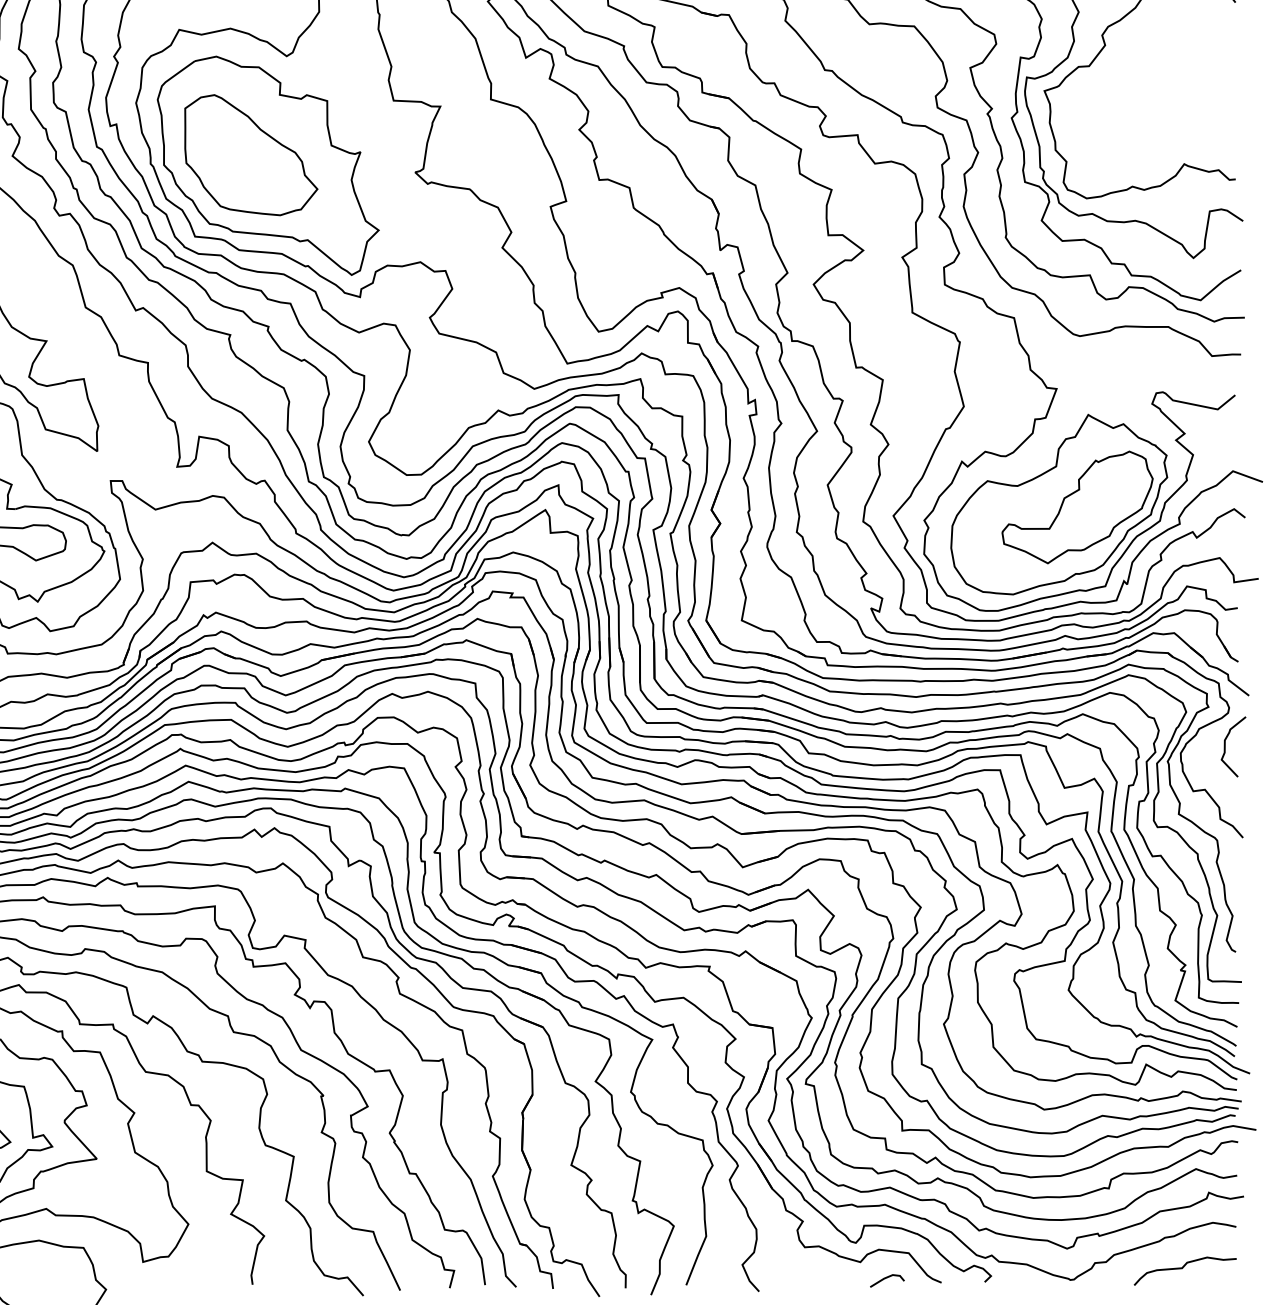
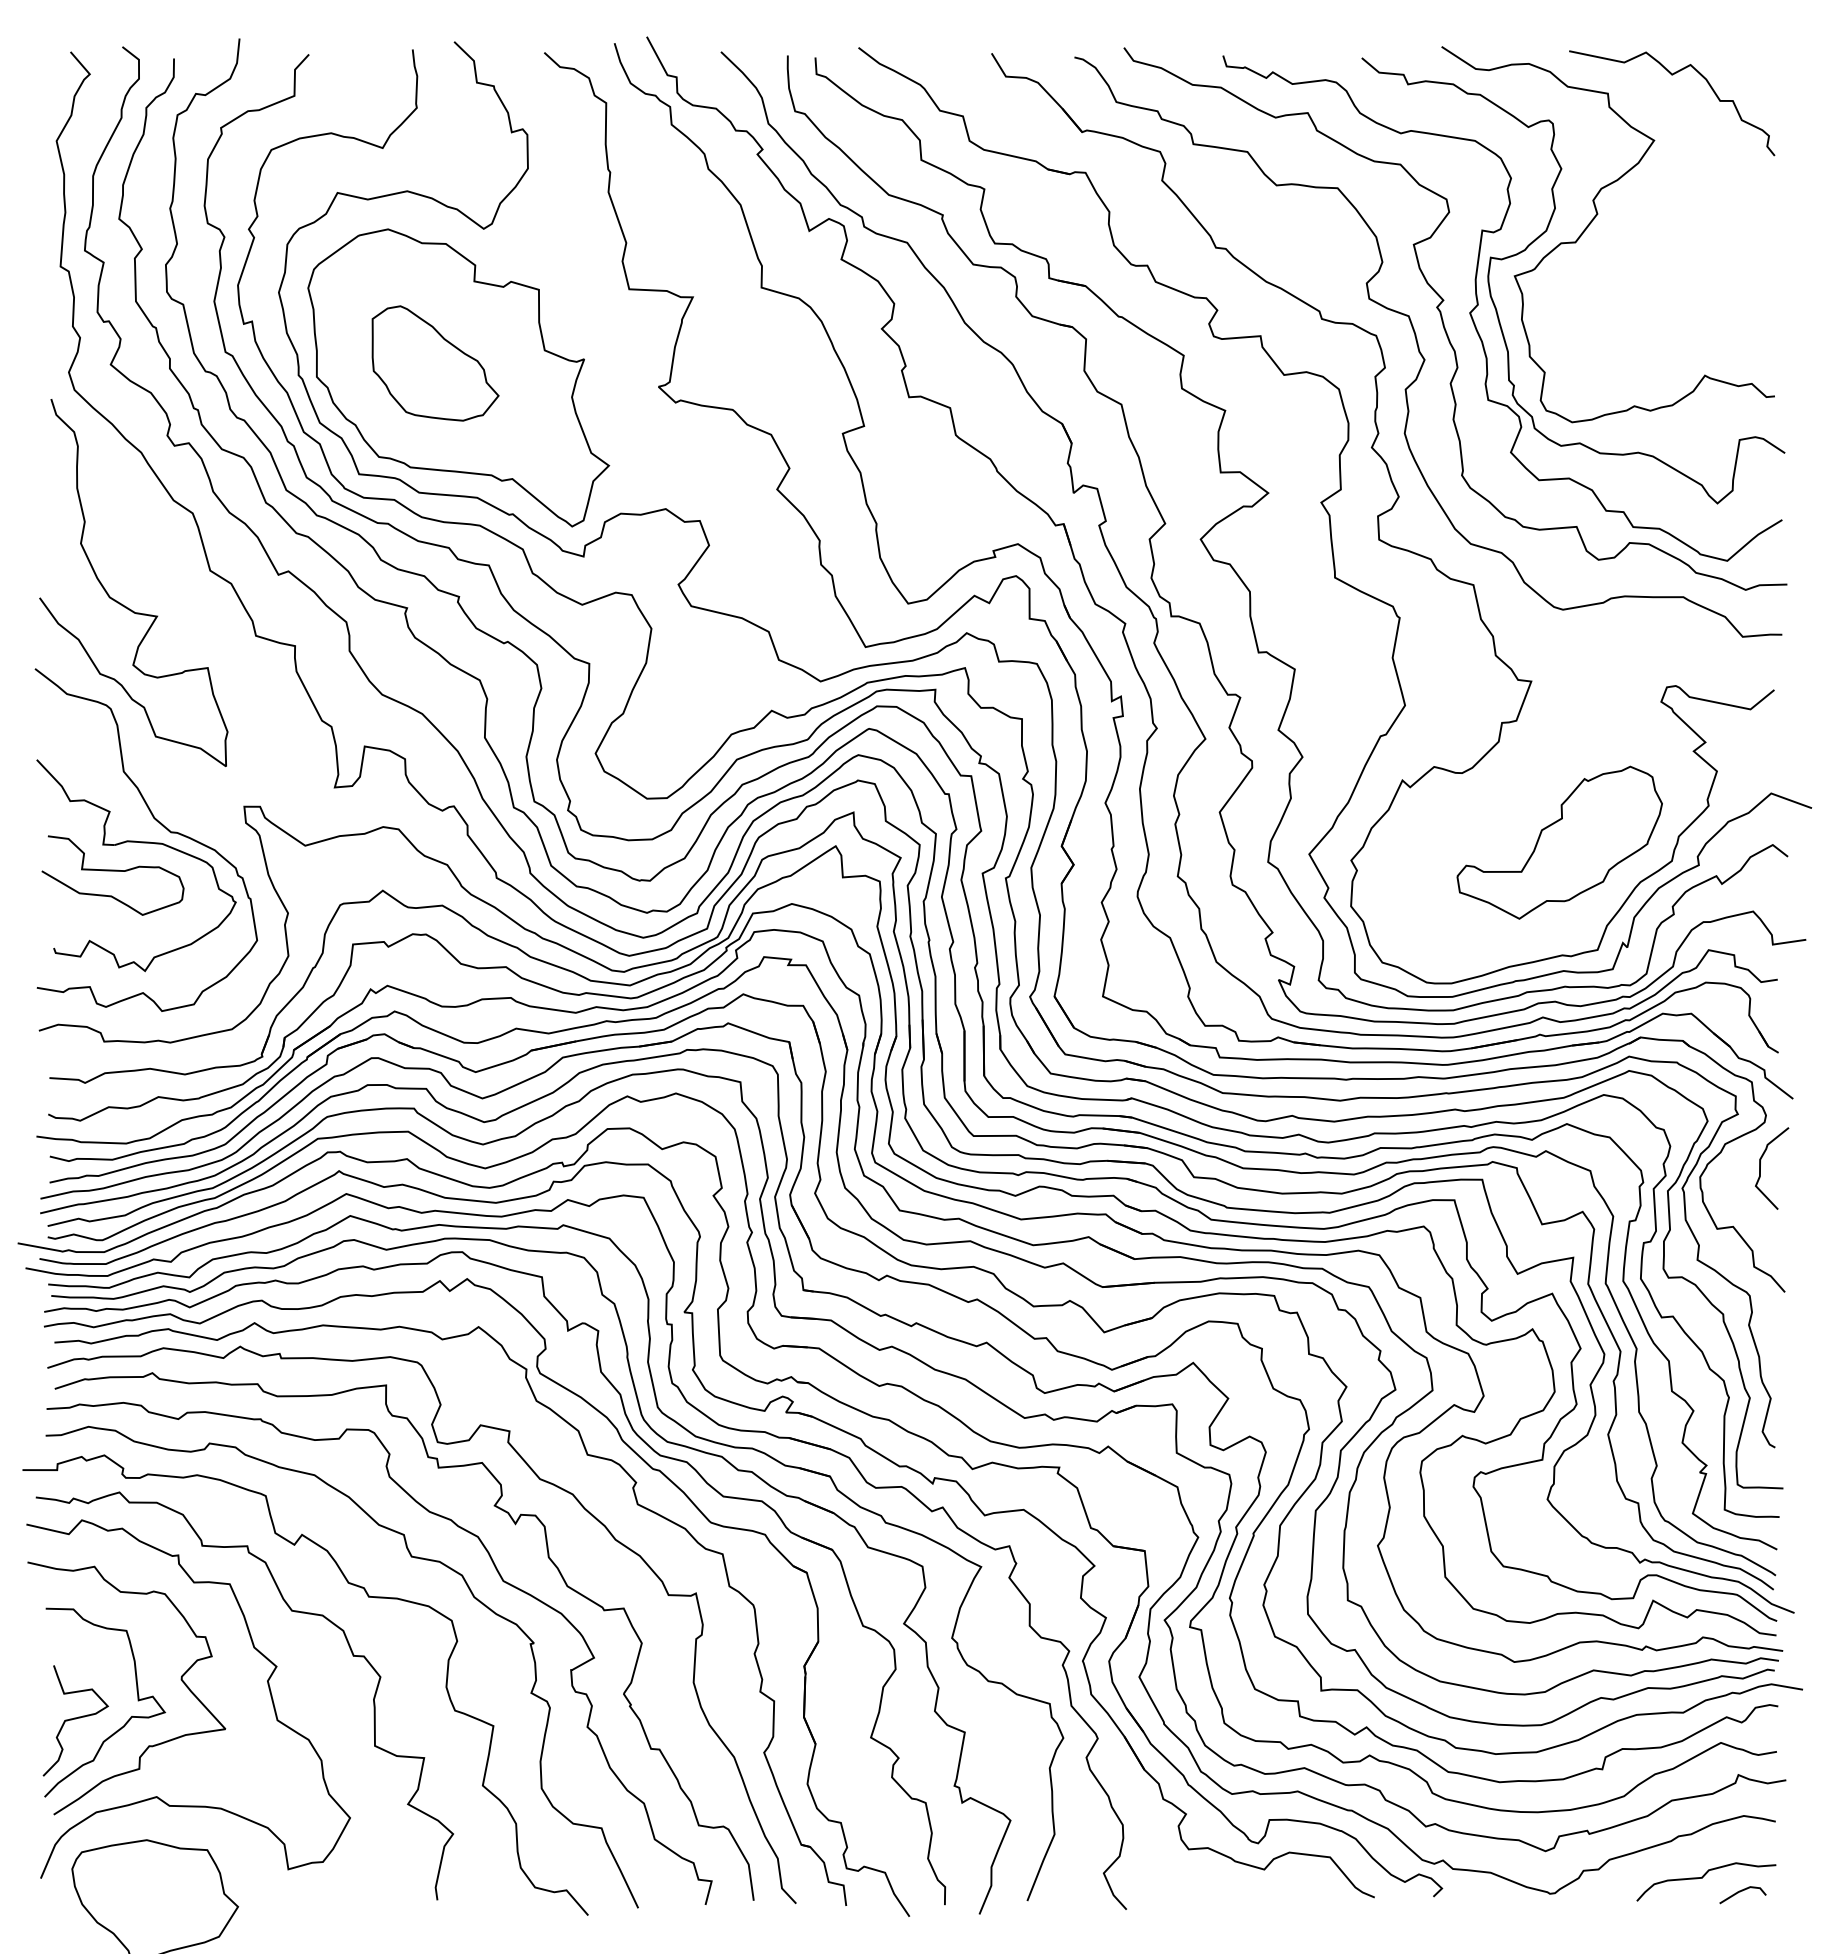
part: (251, 155) -> (435, 363), size x0.7
part: (1059, 504) -> (1534, 838), removed
line: (885, 1279) -> (1740, 1892), moved

